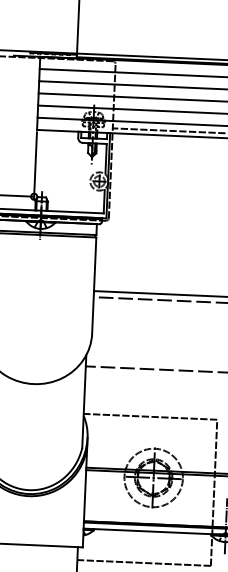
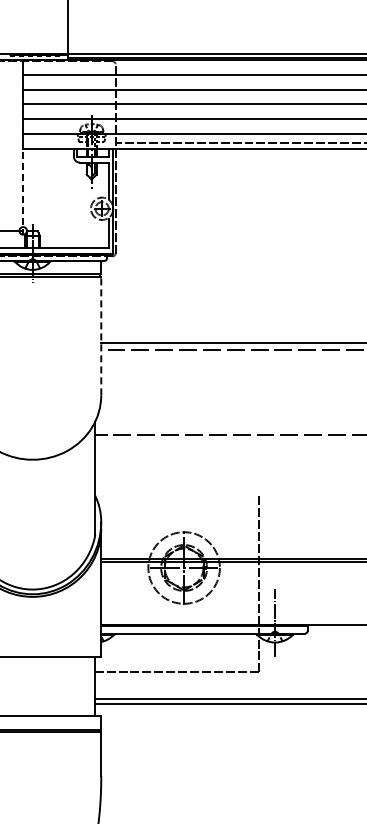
line: (35, 166) -> (23, 193), solid -> dashed
line: (94, 285) -> (101, 336), solid -> dashed
line: (150, 416) -> (176, 493), removed

